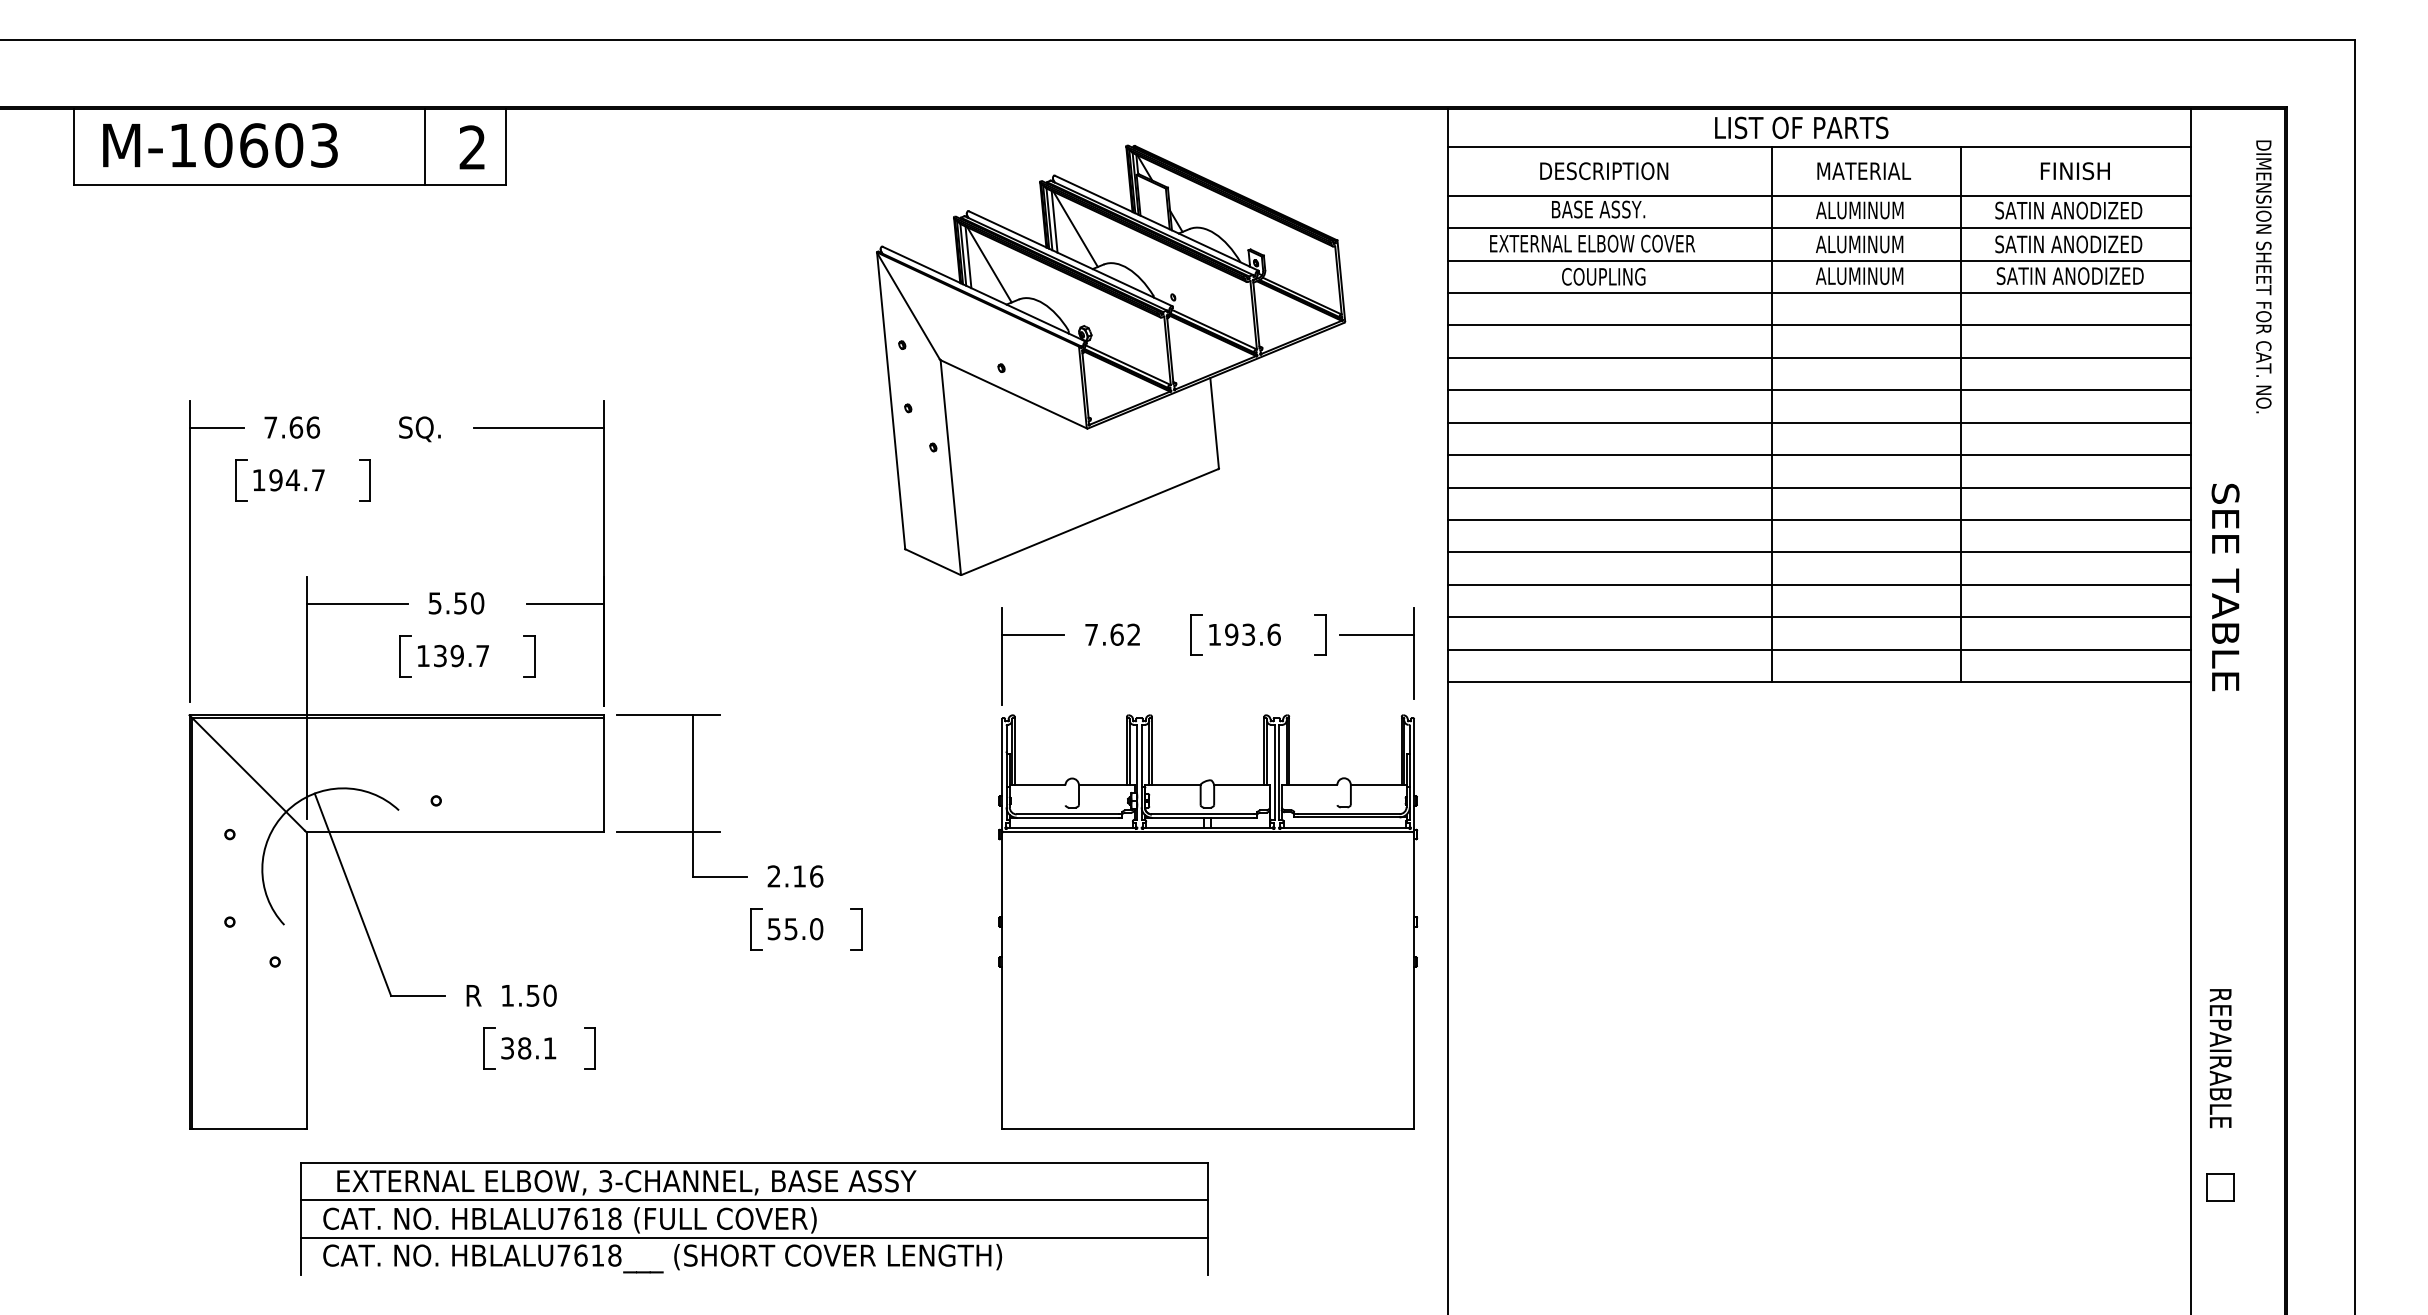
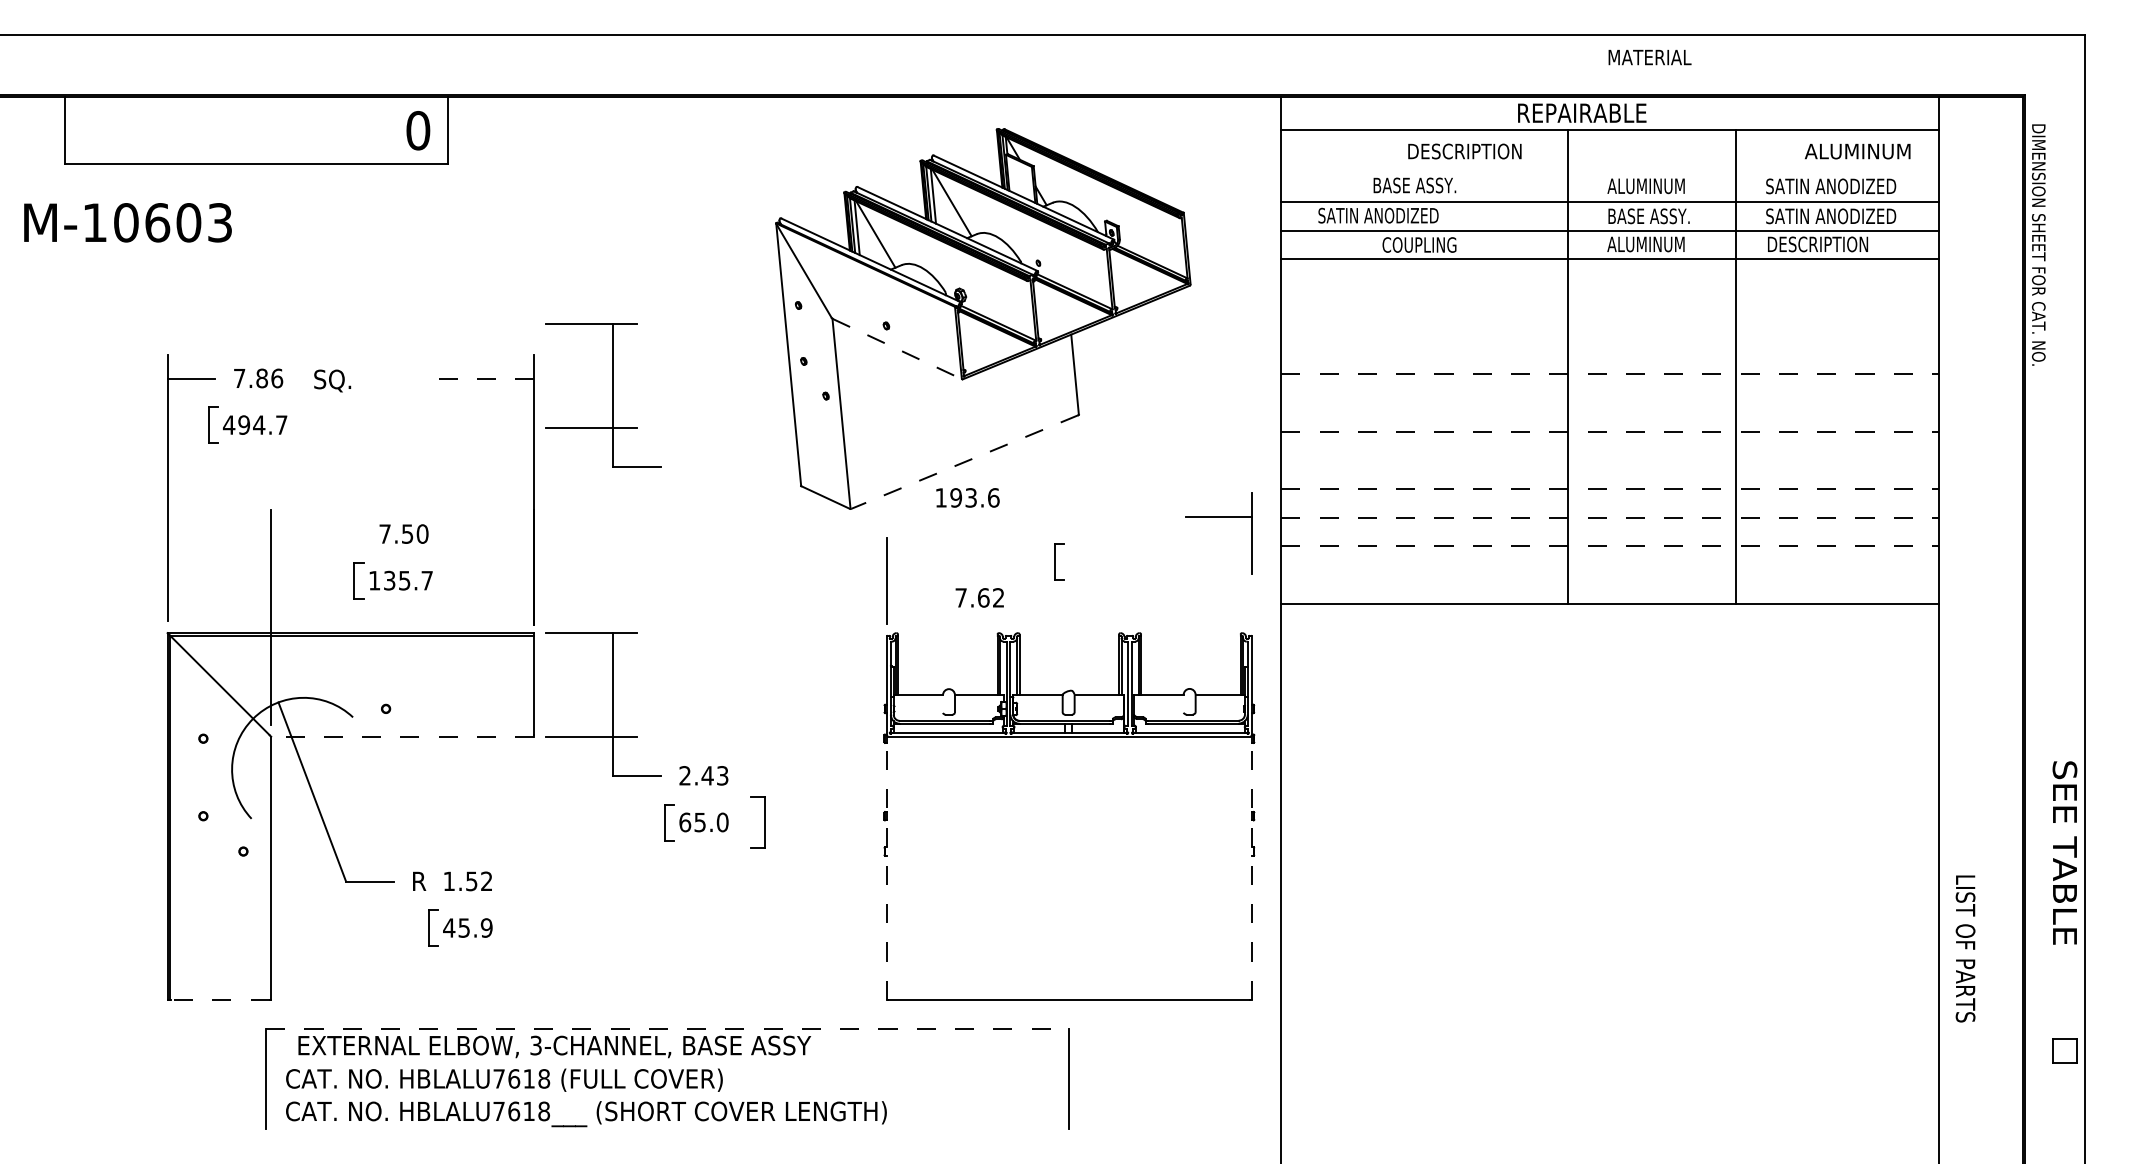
text: (1802, 128) -> (1595, 113), LIST OF PARTS -> REPAIRABLE
text: (219, 145) -> (127, 222), moved
line: (425, 146) -> (376, 129), removed
text: (472, 147) -> (418, 130), 2 -> 0
text: (1603, 171) -> (1464, 151), moved
text: (1863, 171) -> (1649, 57), moved
text: (2098, 171) -> (1857, 151), FINISH -> ALUMINUM
line: (1819, 196) -> (1610, 173), removed
text: (1592, 243) -> (1409, 215), EXTERNAL ELBOW COVER -> SATIN ANODIZED
text: (1862, 244) -> (1648, 216), ALUMINUM -> BASE ASSY.
text: (2070, 276) -> (1832, 244), SATIN ANODIZED -> DESCRIPTION
text: (2263, 276) -> (2038, 244), moved
line: (1819, 325) -> (1610, 288), removed
line: (1819, 357) -> (1610, 316), removed
line: (1819, 390) -> (1610, 345), removed
line: (1014, 394) -> (897, 349), solid -> dashed
line: (1819, 423) -> (1610, 374), solid -> dashed
text: (296, 427) -> (262, 378), 7.66 -> 7.86
line: (538, 427) -> (476, 378), solid -> dashed
text: (419, 428) -> (332, 380), moved
part: (692, 446) -> (612, 395), added
line: (1819, 454) -> (1610, 402), removed
text: (258, 479) -> (228, 424), 194.7 -> 494.7
part: (364, 479) -> (322, 424), removed
line: (1819, 487) -> (1610, 431), solid -> dashed
line: (1819, 520) -> (1610, 460), removed
line: (1089, 522) -> (964, 462), solid -> dashed
line: (1819, 551) -> (1610, 488), solid -> dashed
line: (1819, 584) -> (1610, 517), solid -> dashed
text: (2225, 586) -> (2064, 852), moved
text: (434, 602) -> (384, 533), 5.50 -> 7.50
line: (356, 603) -> (315, 534), removed
line: (565, 603) -> (500, 534), removed
line: (1819, 617) -> (1610, 546), solid -> dashed
text: (1112, 634) -> (979, 597), moved
text: (1244, 634) -> (967, 497), moved
part: (1320, 634) -> (1168, 561), removed
line: (1033, 635) -> (914, 562), removed
part: (1376, 635) -> (1218, 517), moved
line: (1819, 650) -> (1610, 575), removed
text: (457, 655) -> (404, 580), 139.7 -> 135.7
part: (529, 655) -> (468, 580), removed
line: (454, 832) -> (402, 736), solid -> dashed
text: (807, 876) -> (714, 775), 2.16 -> 2.43
text: (774, 929) -> (685, 822), 55.0 -> 65.0
part: (855, 929) -> (757, 822), size x1.4
line: (1002, 980) -> (887, 867), solid -> dashed
line: (1413, 980) -> (1251, 867), solid -> dashed
text: (549, 995) -> (486, 881), 1.50 -> 1.52
text: (528, 1047) -> (467, 927), 38.1 -> 45.9
part: (589, 1047) -> (521, 927), removed
text: (2220, 1072) -> (1965, 949), REPAIRABLE -> LIST OF PARTS
line: (248, 1129) -> (219, 999), solid -> dashed
line: (754, 1163) -> (667, 1029), solid -> dashed
part: (2219, 1186) -> (2064, 1050), moved
line: (754, 1200) -> (667, 1062), removed
line: (754, 1237) -> (667, 1095), removed

